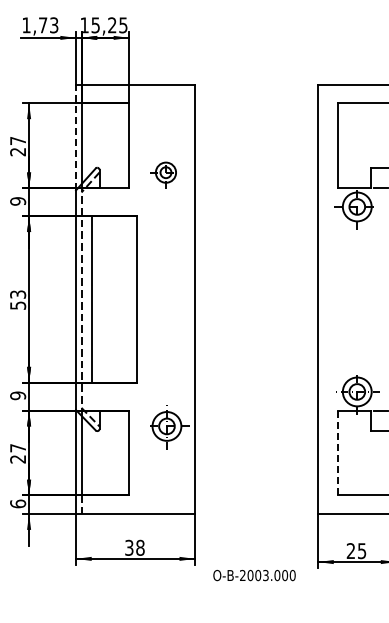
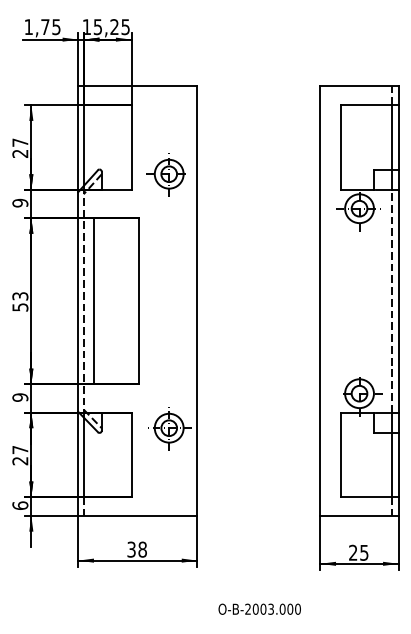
text: (54, 24) -> (56, 26), 1,73 -> 1,75
line: (76, 137) -> (78, 139), dashed -> solid
part: (163, 172) -> (165, 174), size x1.43
line: (338, 453) -> (340, 455), dashed -> solid
text: (254, 574) -> (259, 608), moved

